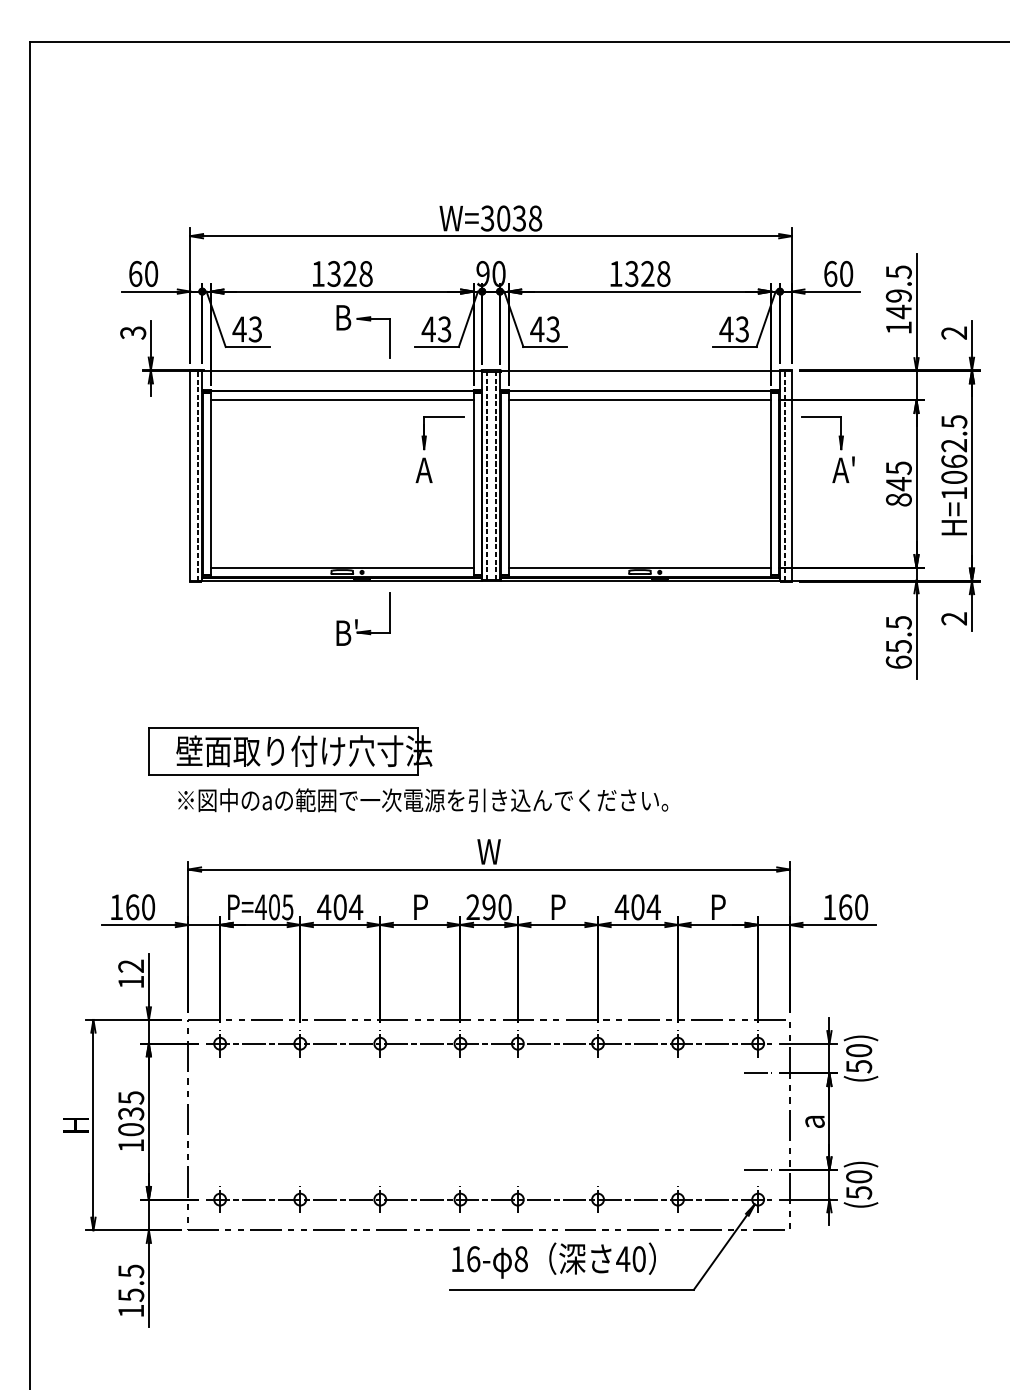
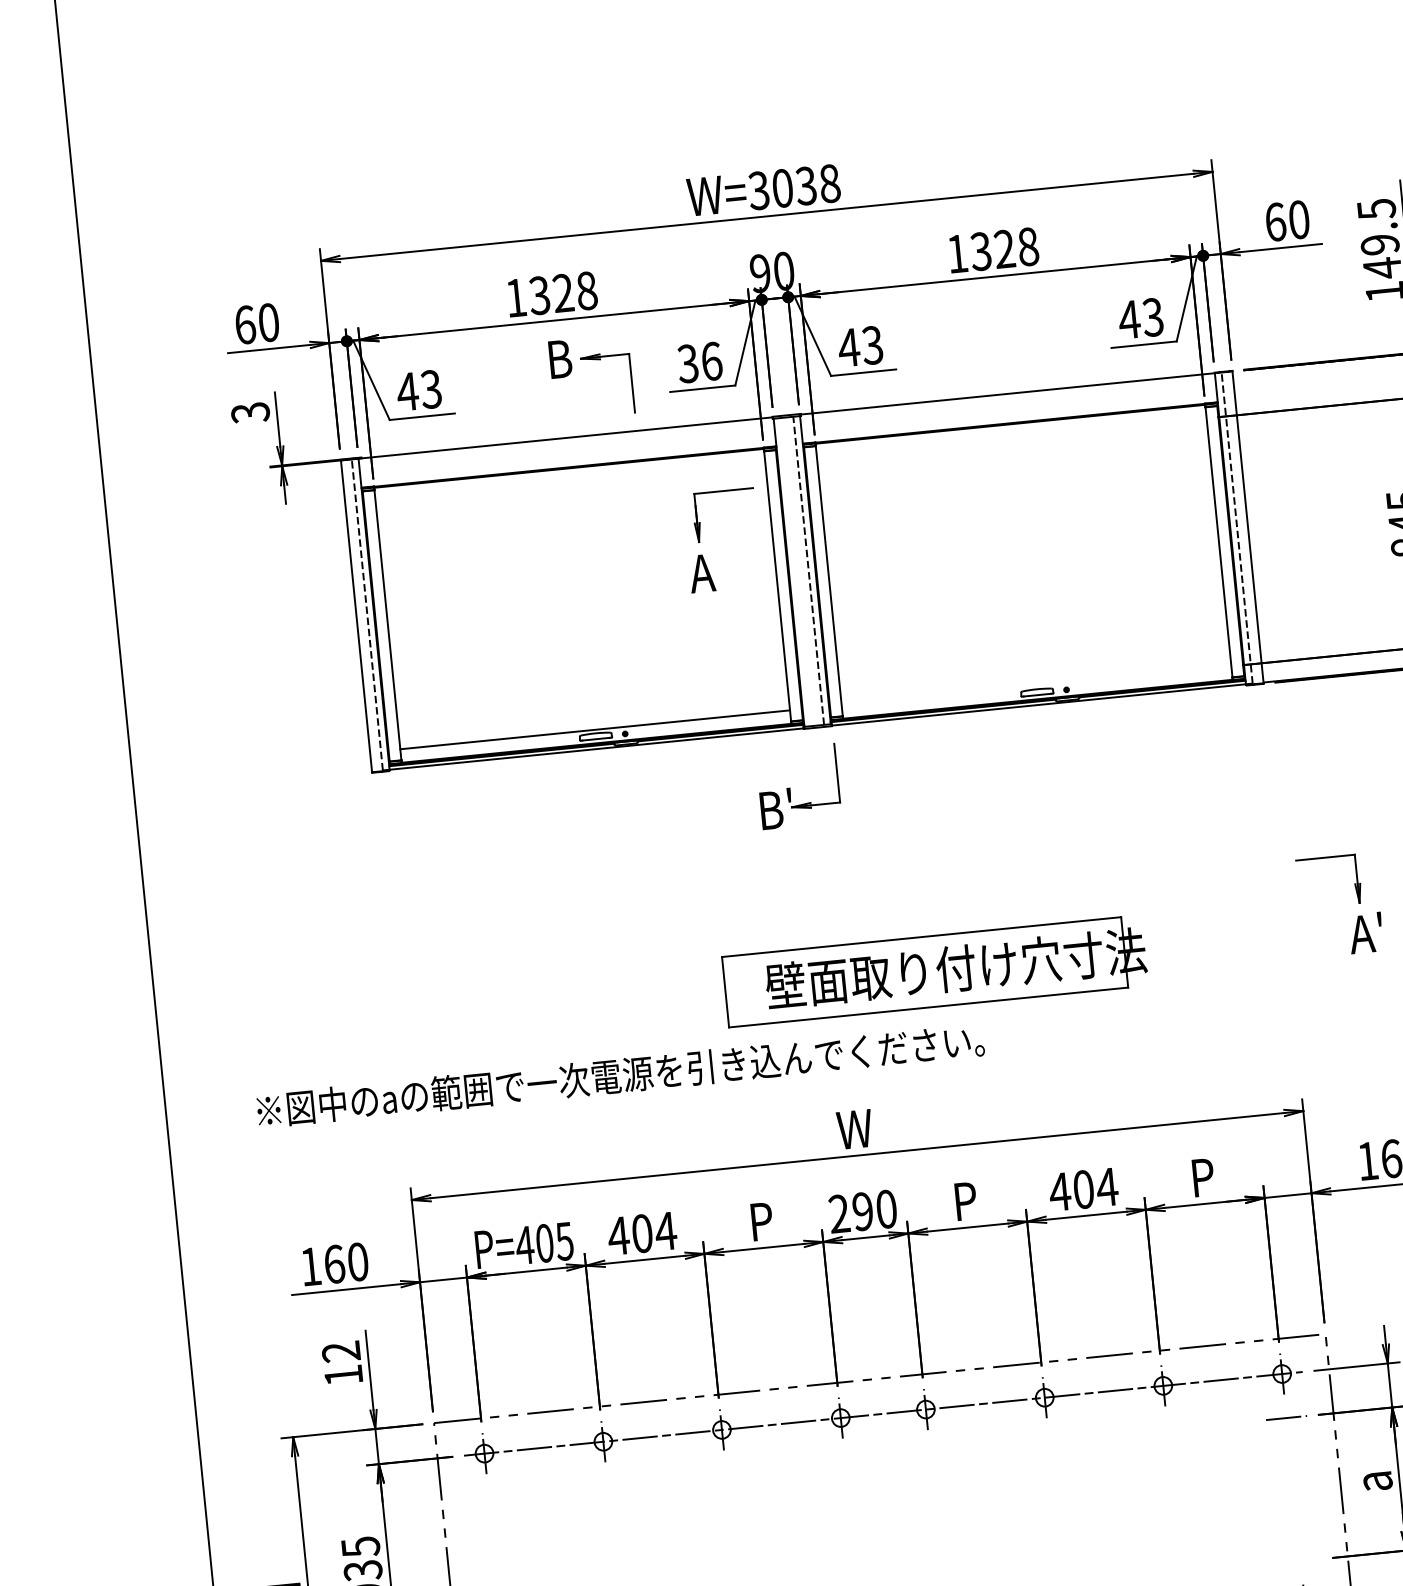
text: (436, 329) -> (699, 362), 43 -> 36
line: (341, 400) -> (569, 482), removed
line: (639, 400) -> (1011, 438), removed
part: (839, 445) -> (1356, 897), moved
line: (486, 475) -> (795, 571), removed
line: (639, 567) -> (1035, 685), removed
part: (357, 619) -> (789, 787), moved
part: (290, 751) -> (935, 971), moved
text: (423, 800) -> (621, 1075), moved
line: (757, 1169) -> (1299, 1560), removed

